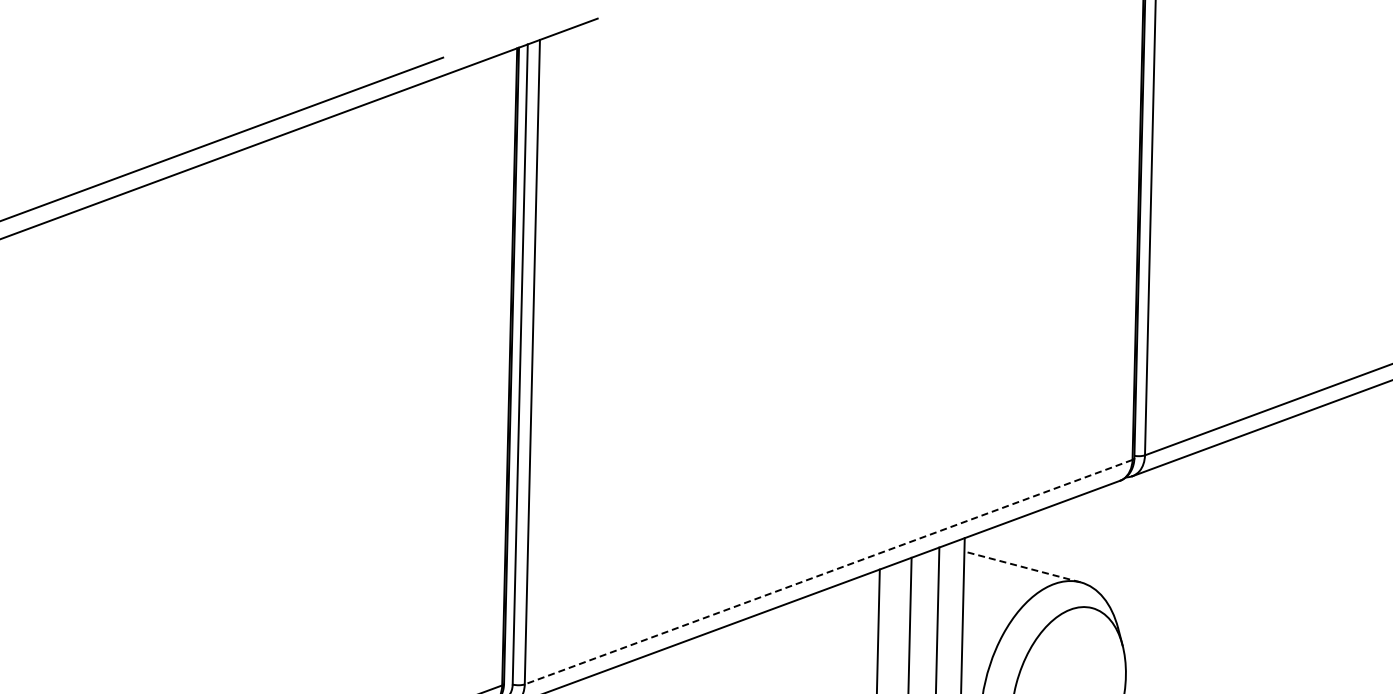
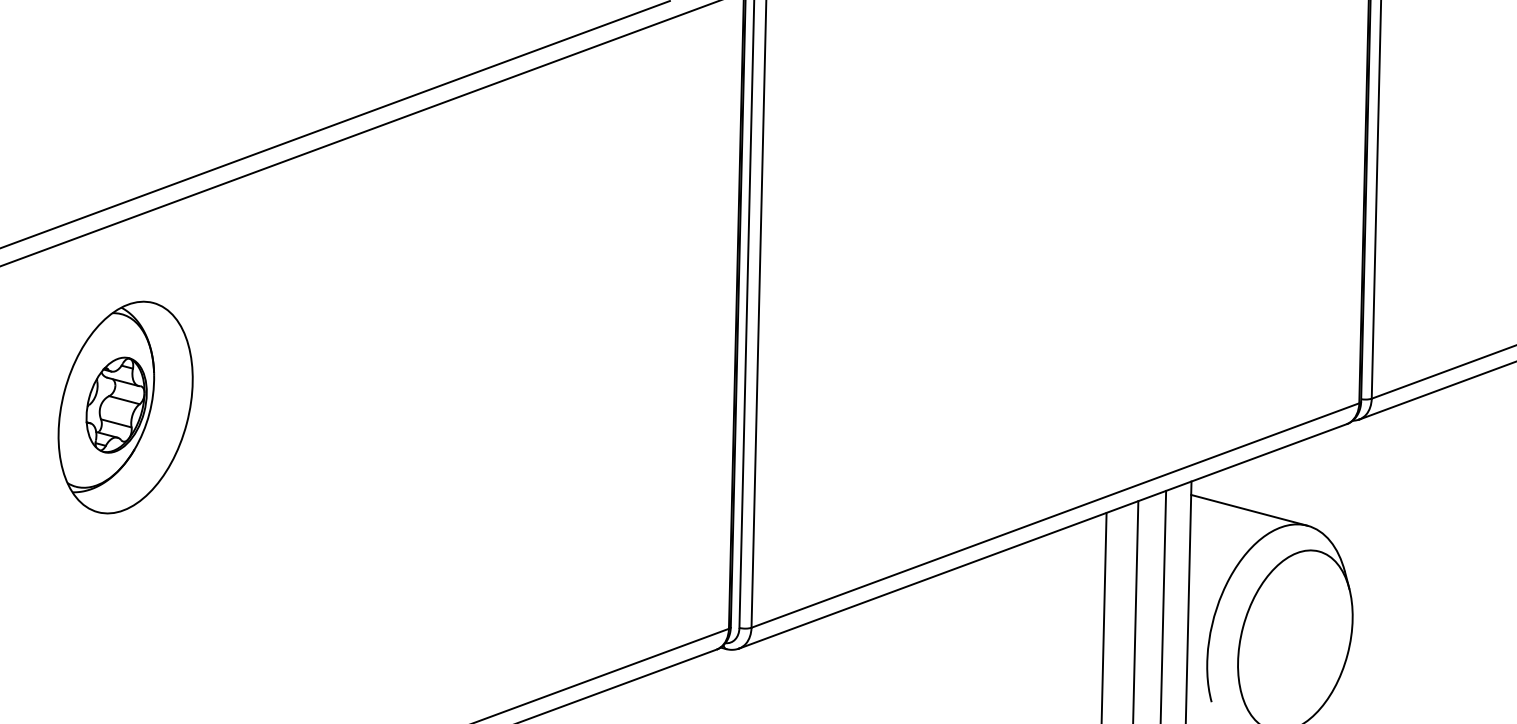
line: (1021, 567) -> (1248, 510), dashed -> solid
line: (828, 572) -> (1055, 515), dashed -> solid

